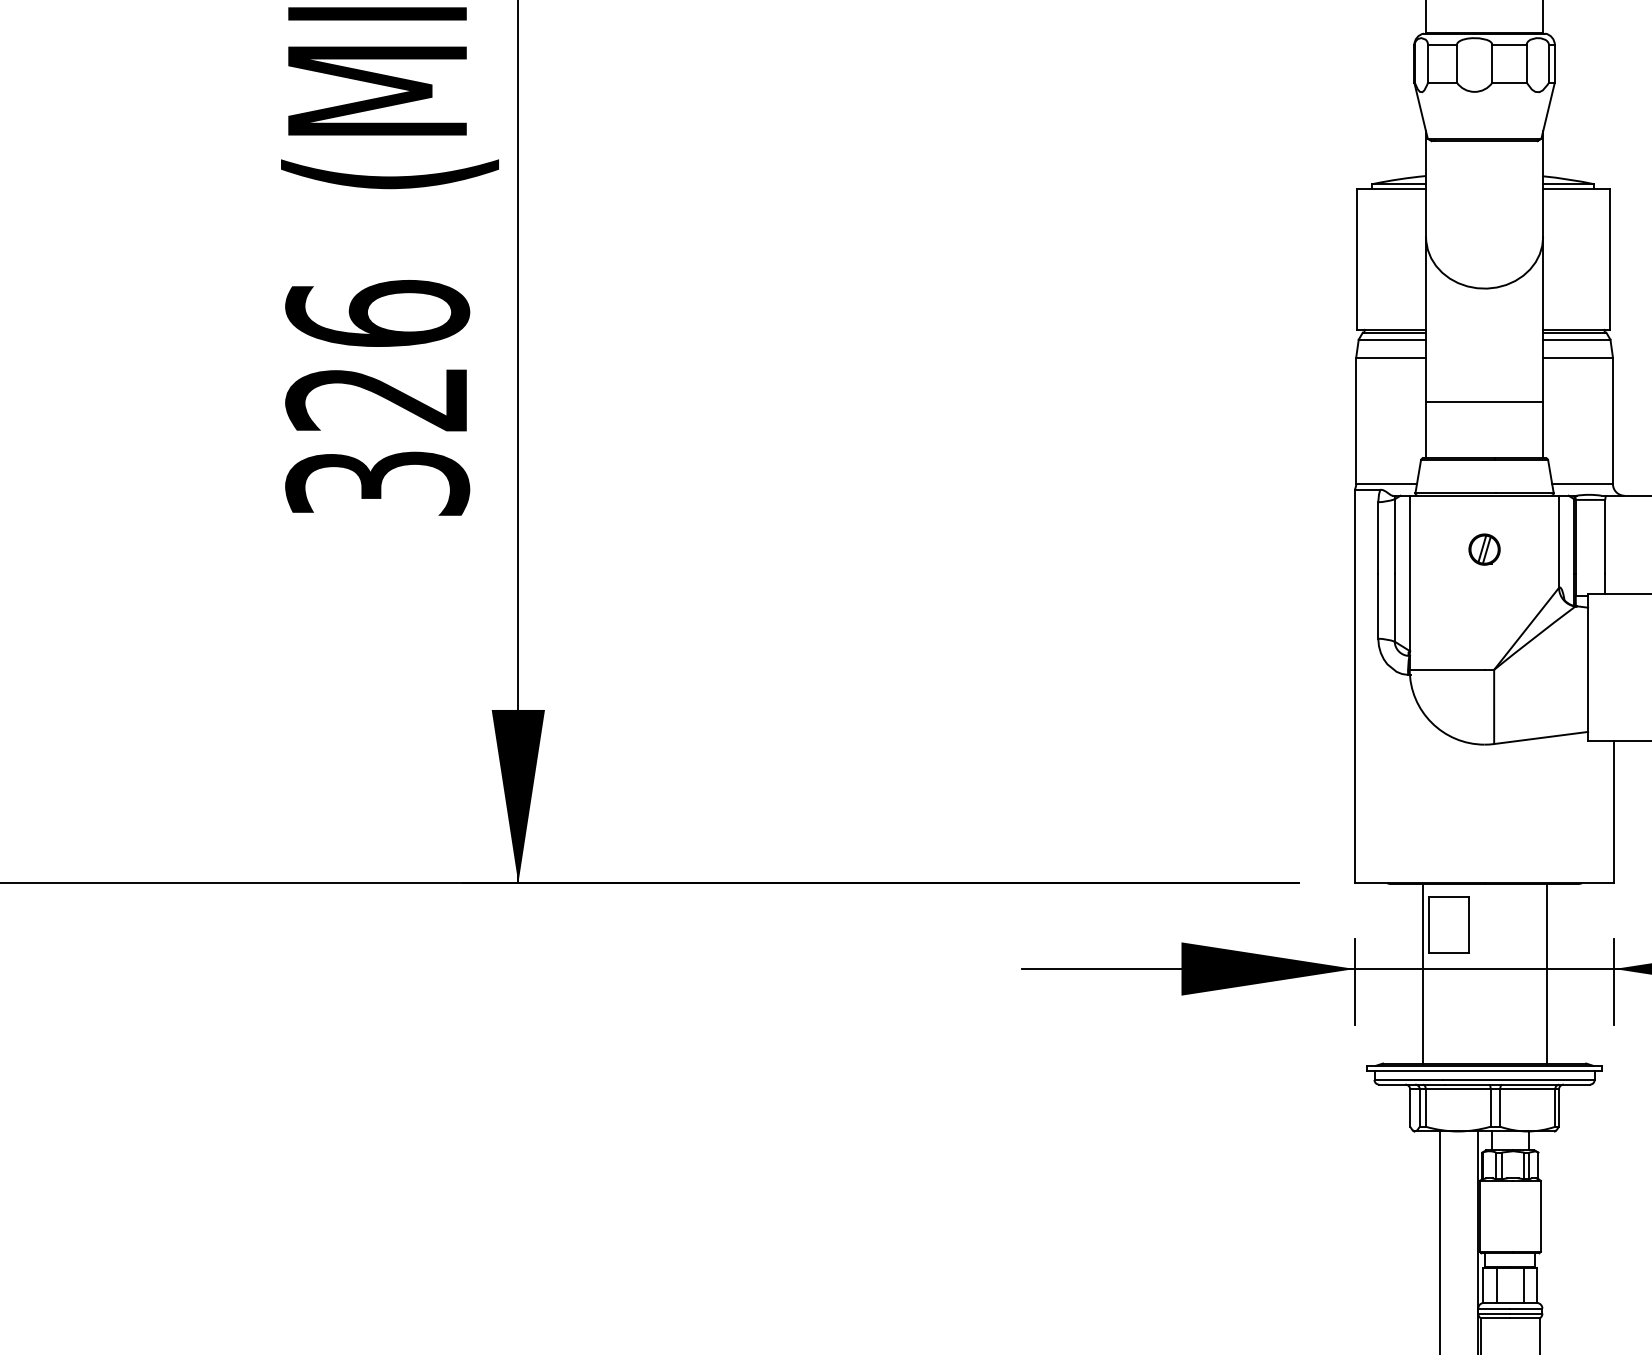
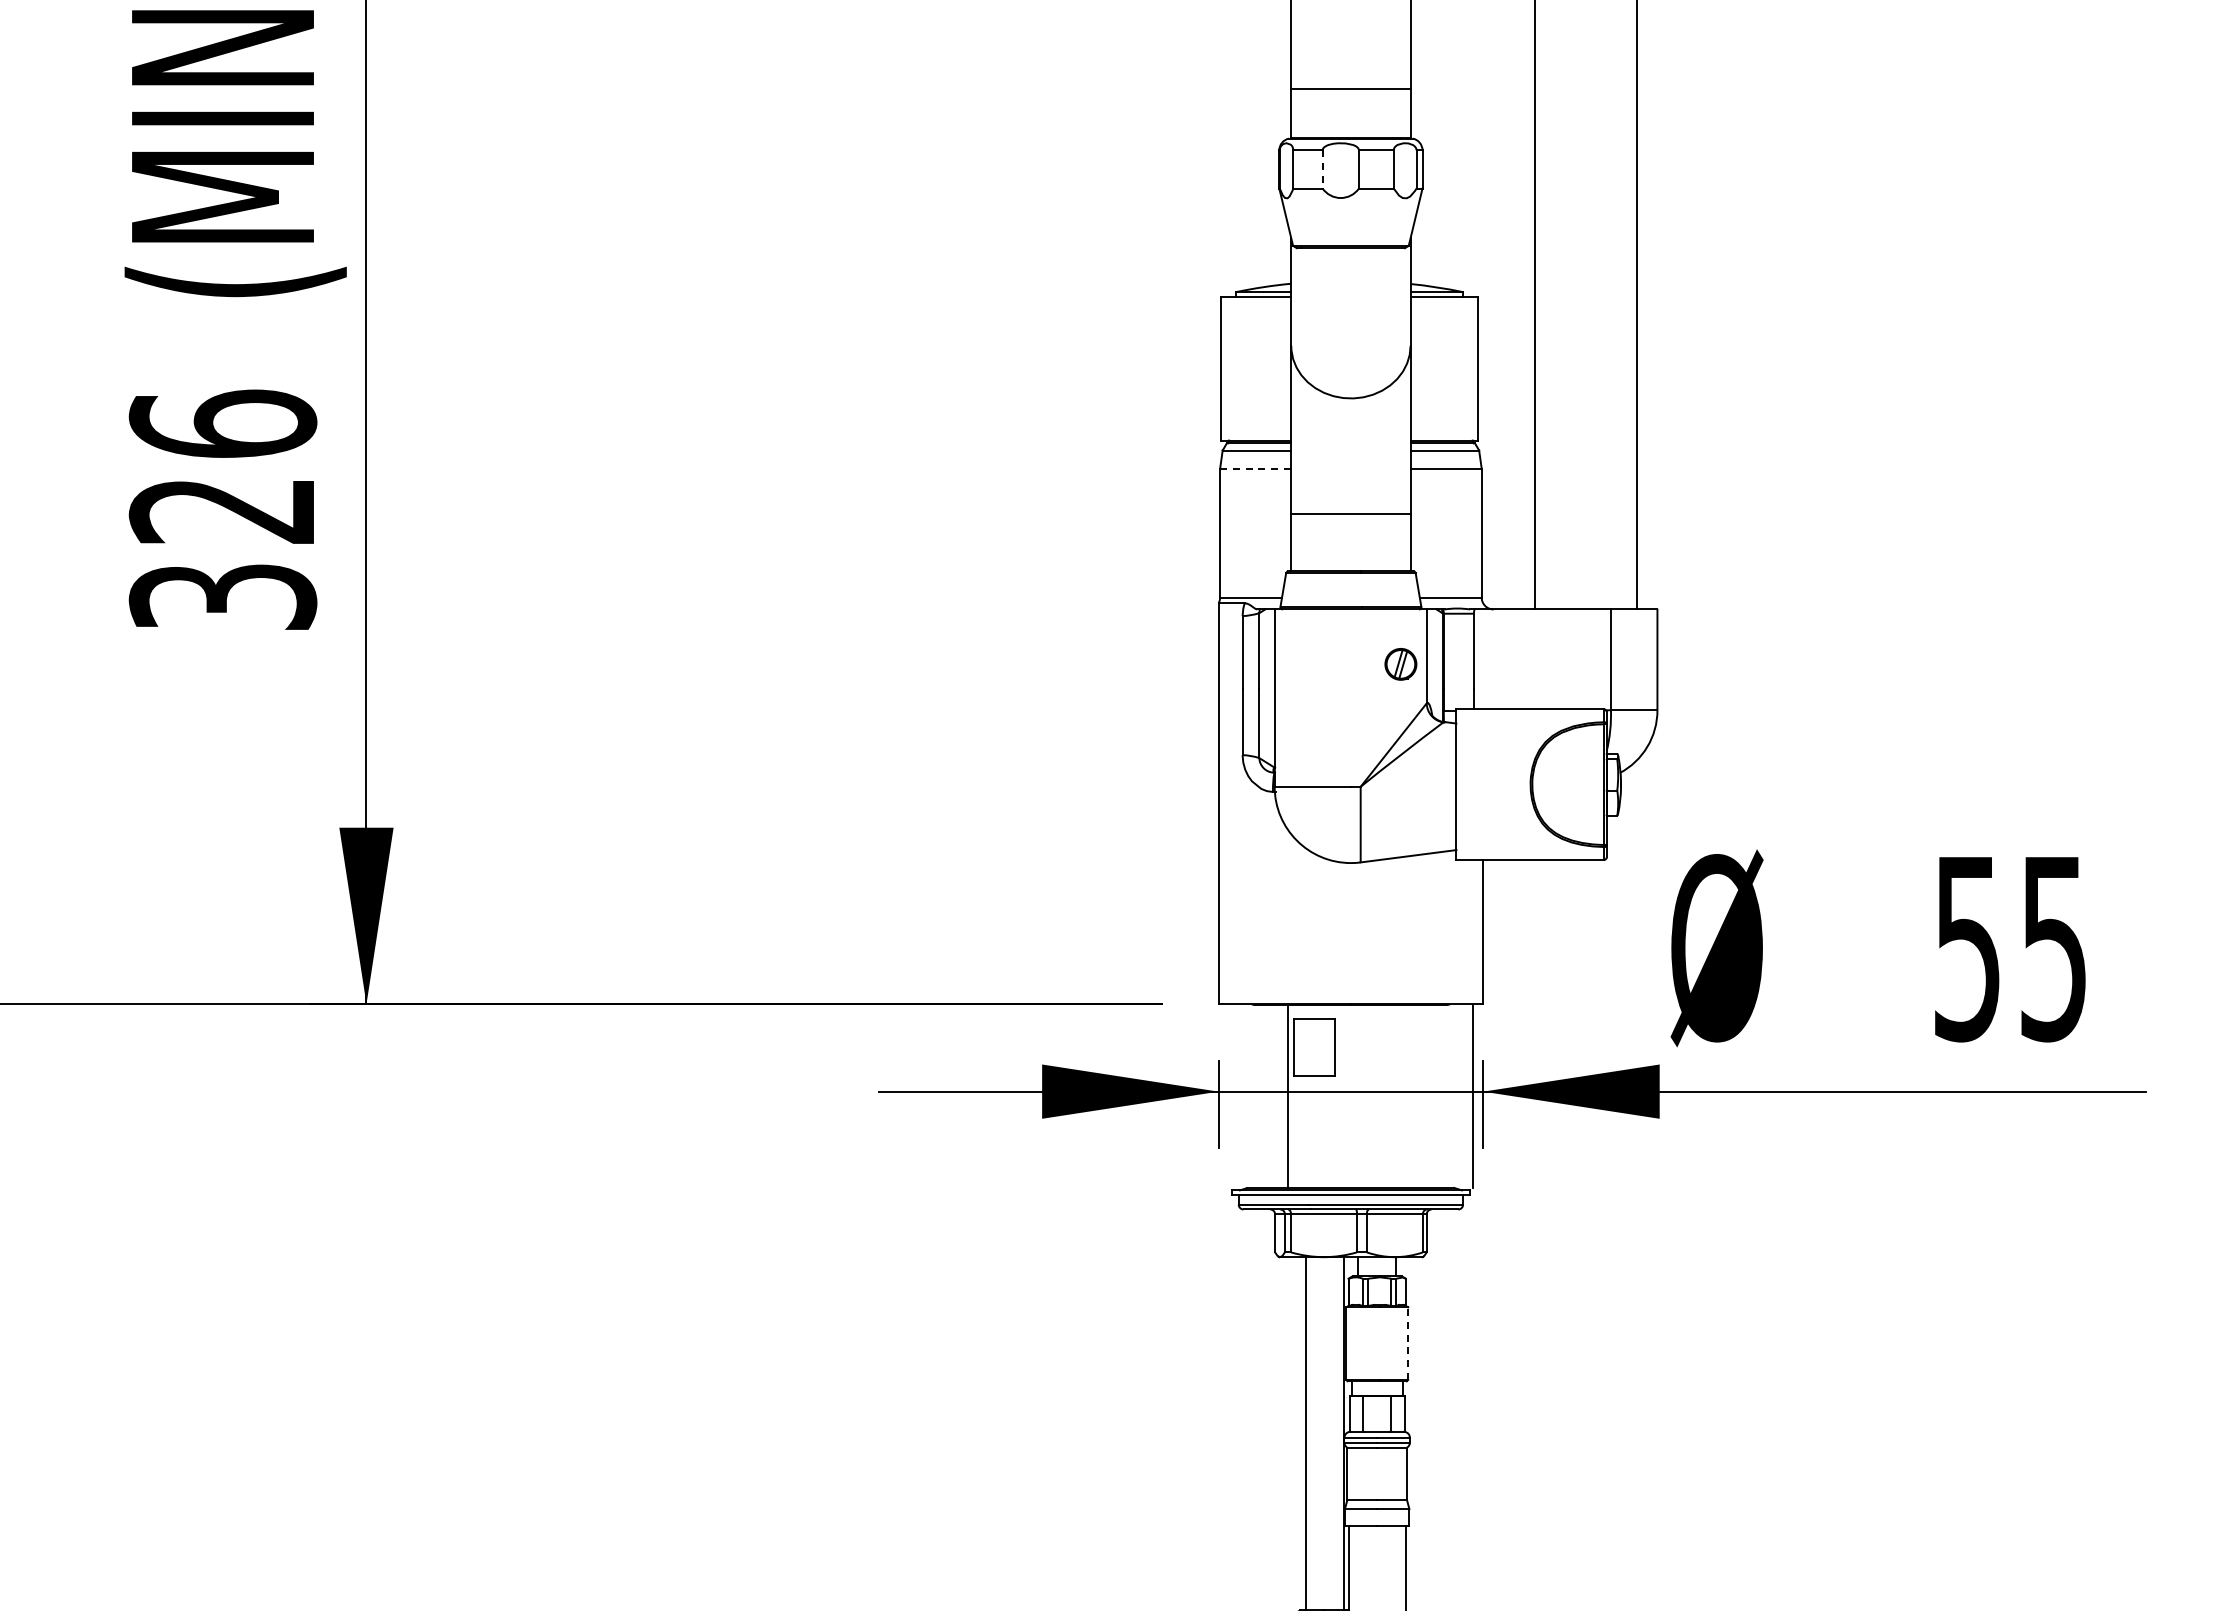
line: (1456, 63) -> (1322, 169), solid -> dashed
line: (1390, 357) -> (1255, 468), solid -> dashed
part: (1484, 549) -> (1400, 664), moved
line: (1546, 973) -> (1473, 1096), moved
line: (1541, 1216) -> (1408, 1343), solid -> dashed

